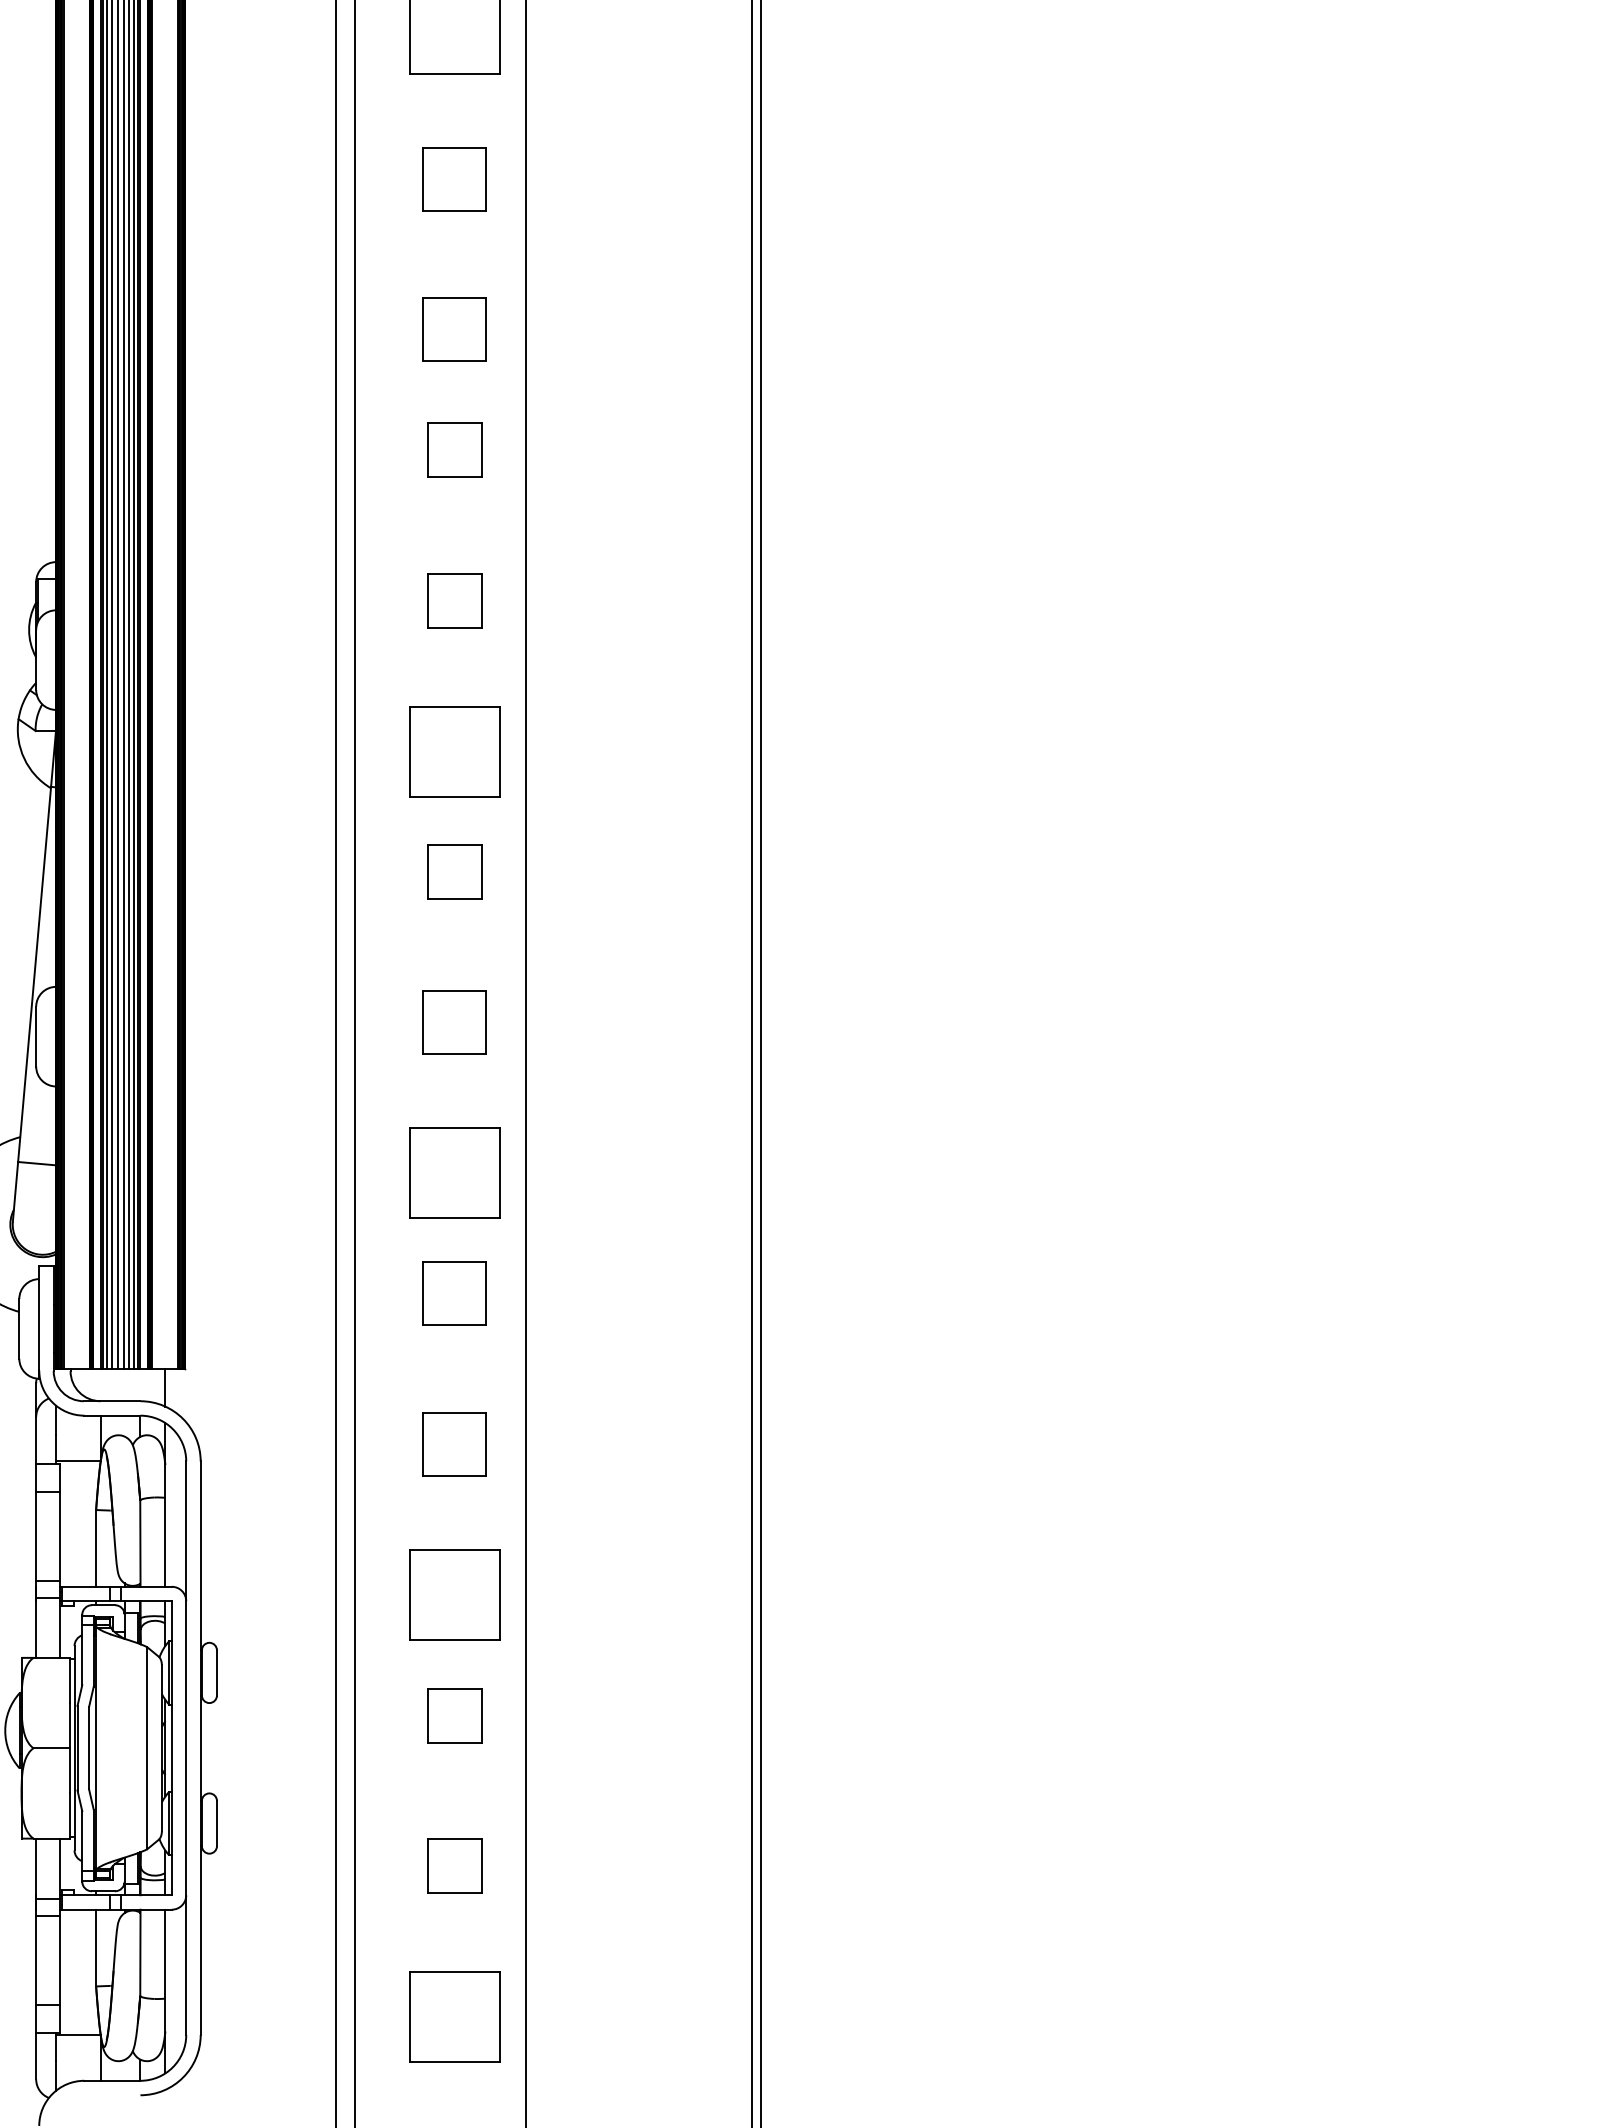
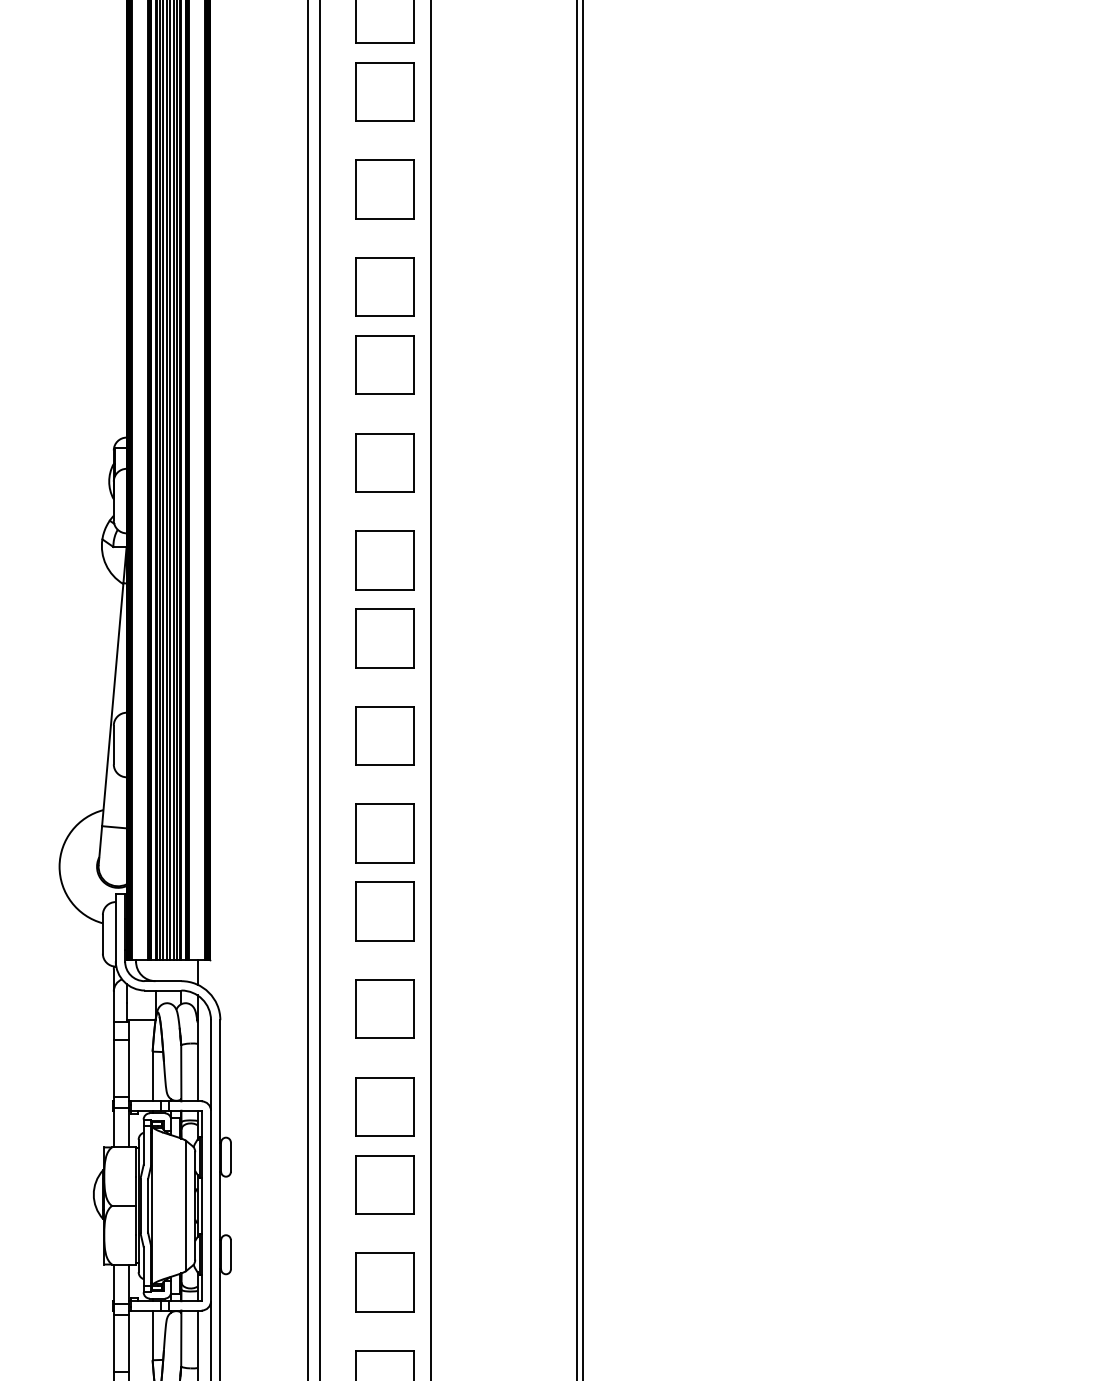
part: (454, 179) -> (384, 189), size x1.43
part: (454, 328) -> (384, 286), size x1.43
part: (454, 449) -> (384, 364), size x1.67
part: (454, 600) -> (384, 462), size x1.67
part: (454, 872) -> (384, 638), size x1.67
part: (454, 1021) -> (384, 735), size x1.43
part: (454, 1293) -> (384, 911), size x1.43
part: (454, 1443) -> (384, 1008), size x1.43
part: (454, 1715) -> (384, 1184), size x1.67
part: (454, 1866) -> (384, 1282), size x1.67

